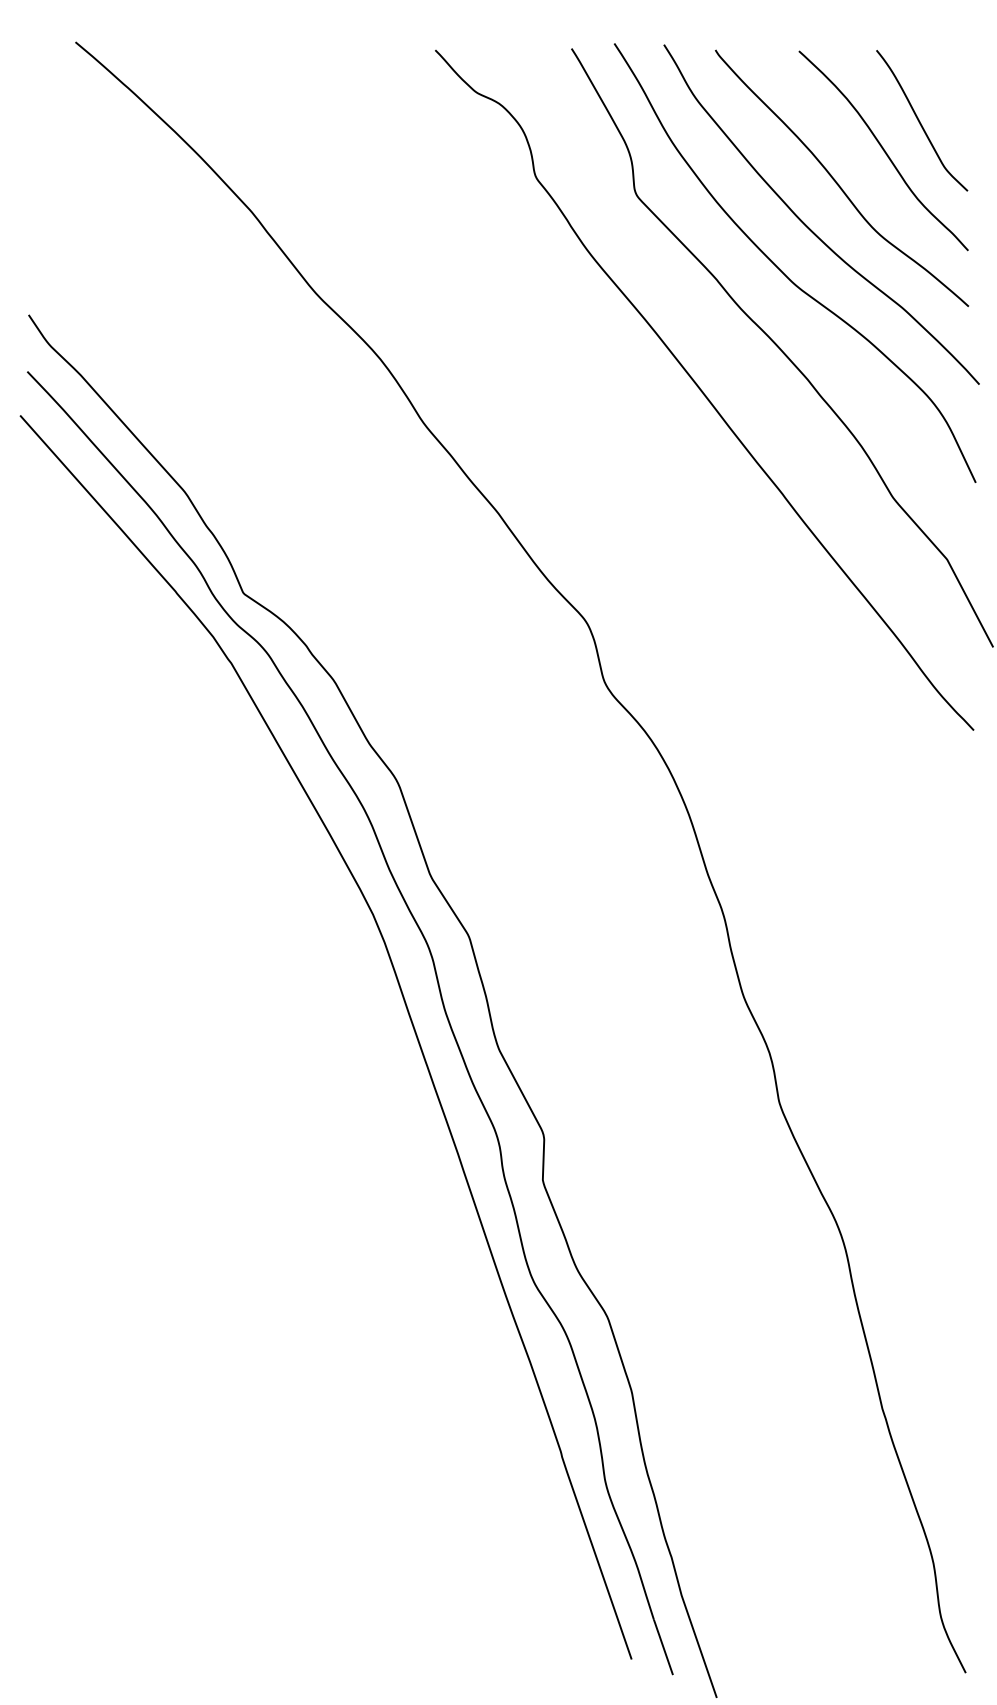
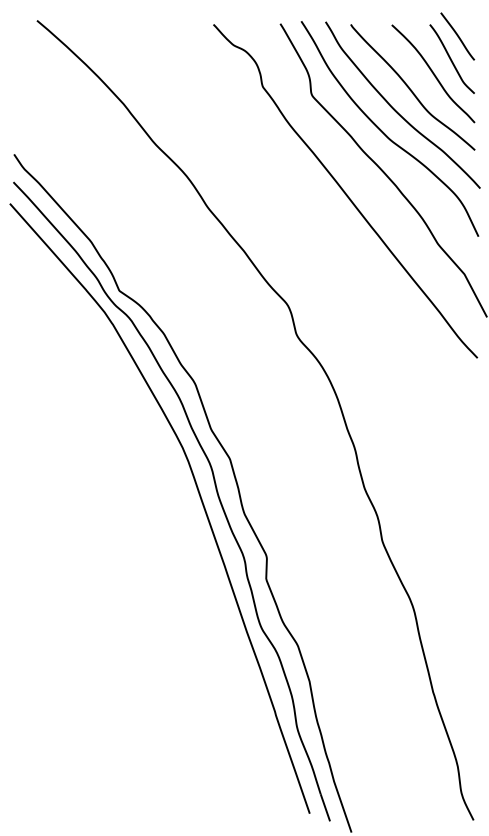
line: (932, 74) -> (457, 36), added

